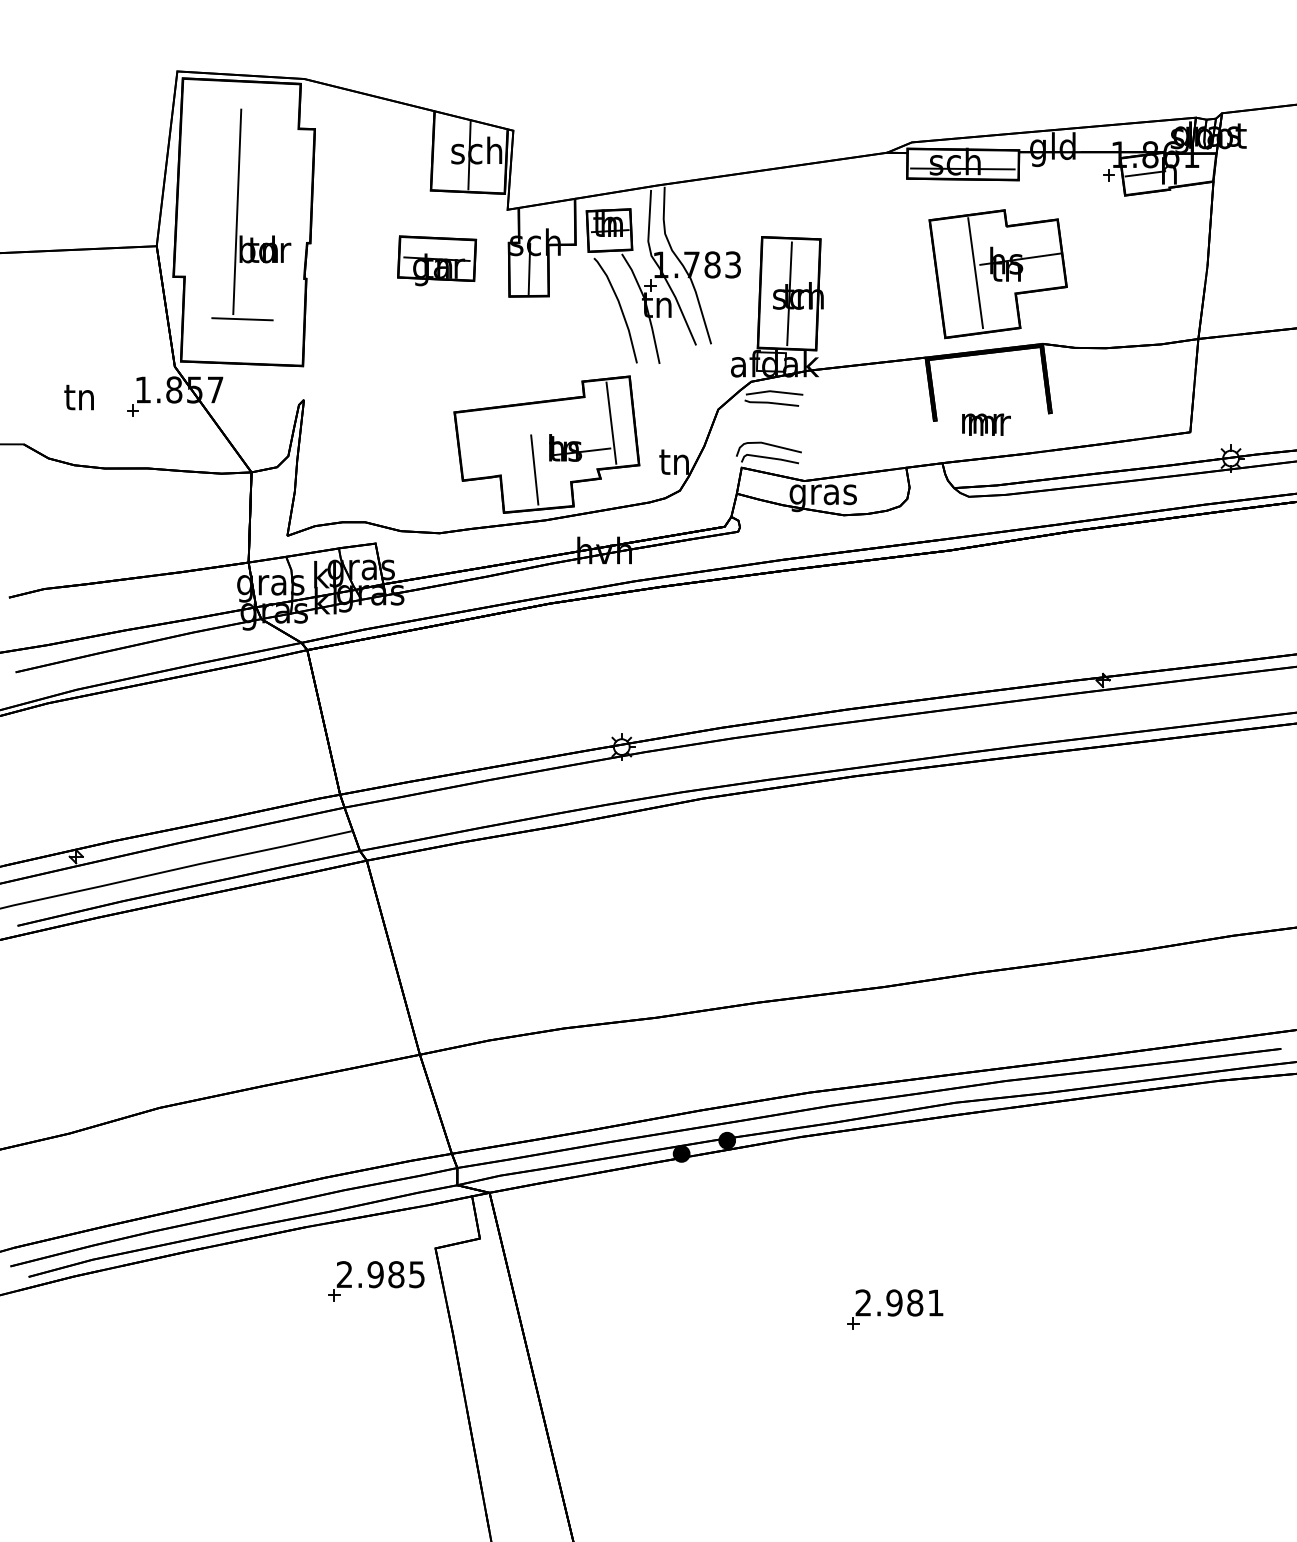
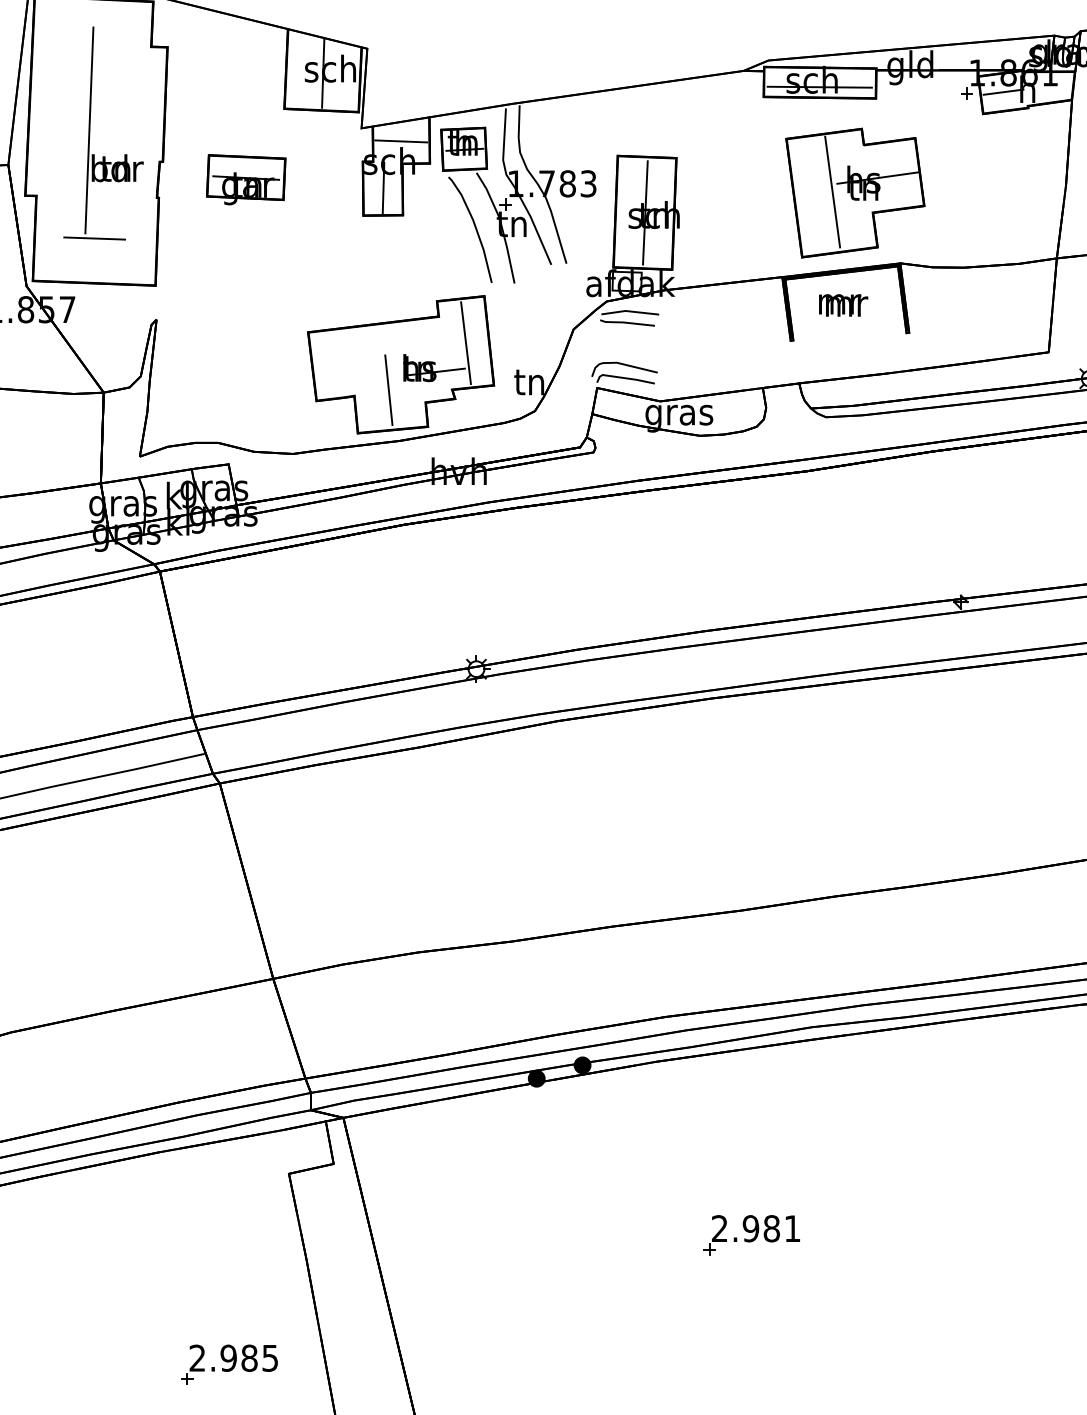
line: (546, 222) -> (400, 141), added
part: (437, 260) -> (246, 179), moved
text: (986, 424) -> (843, 305), moved
part: (376, 1281) -> (229, 1365), moved

